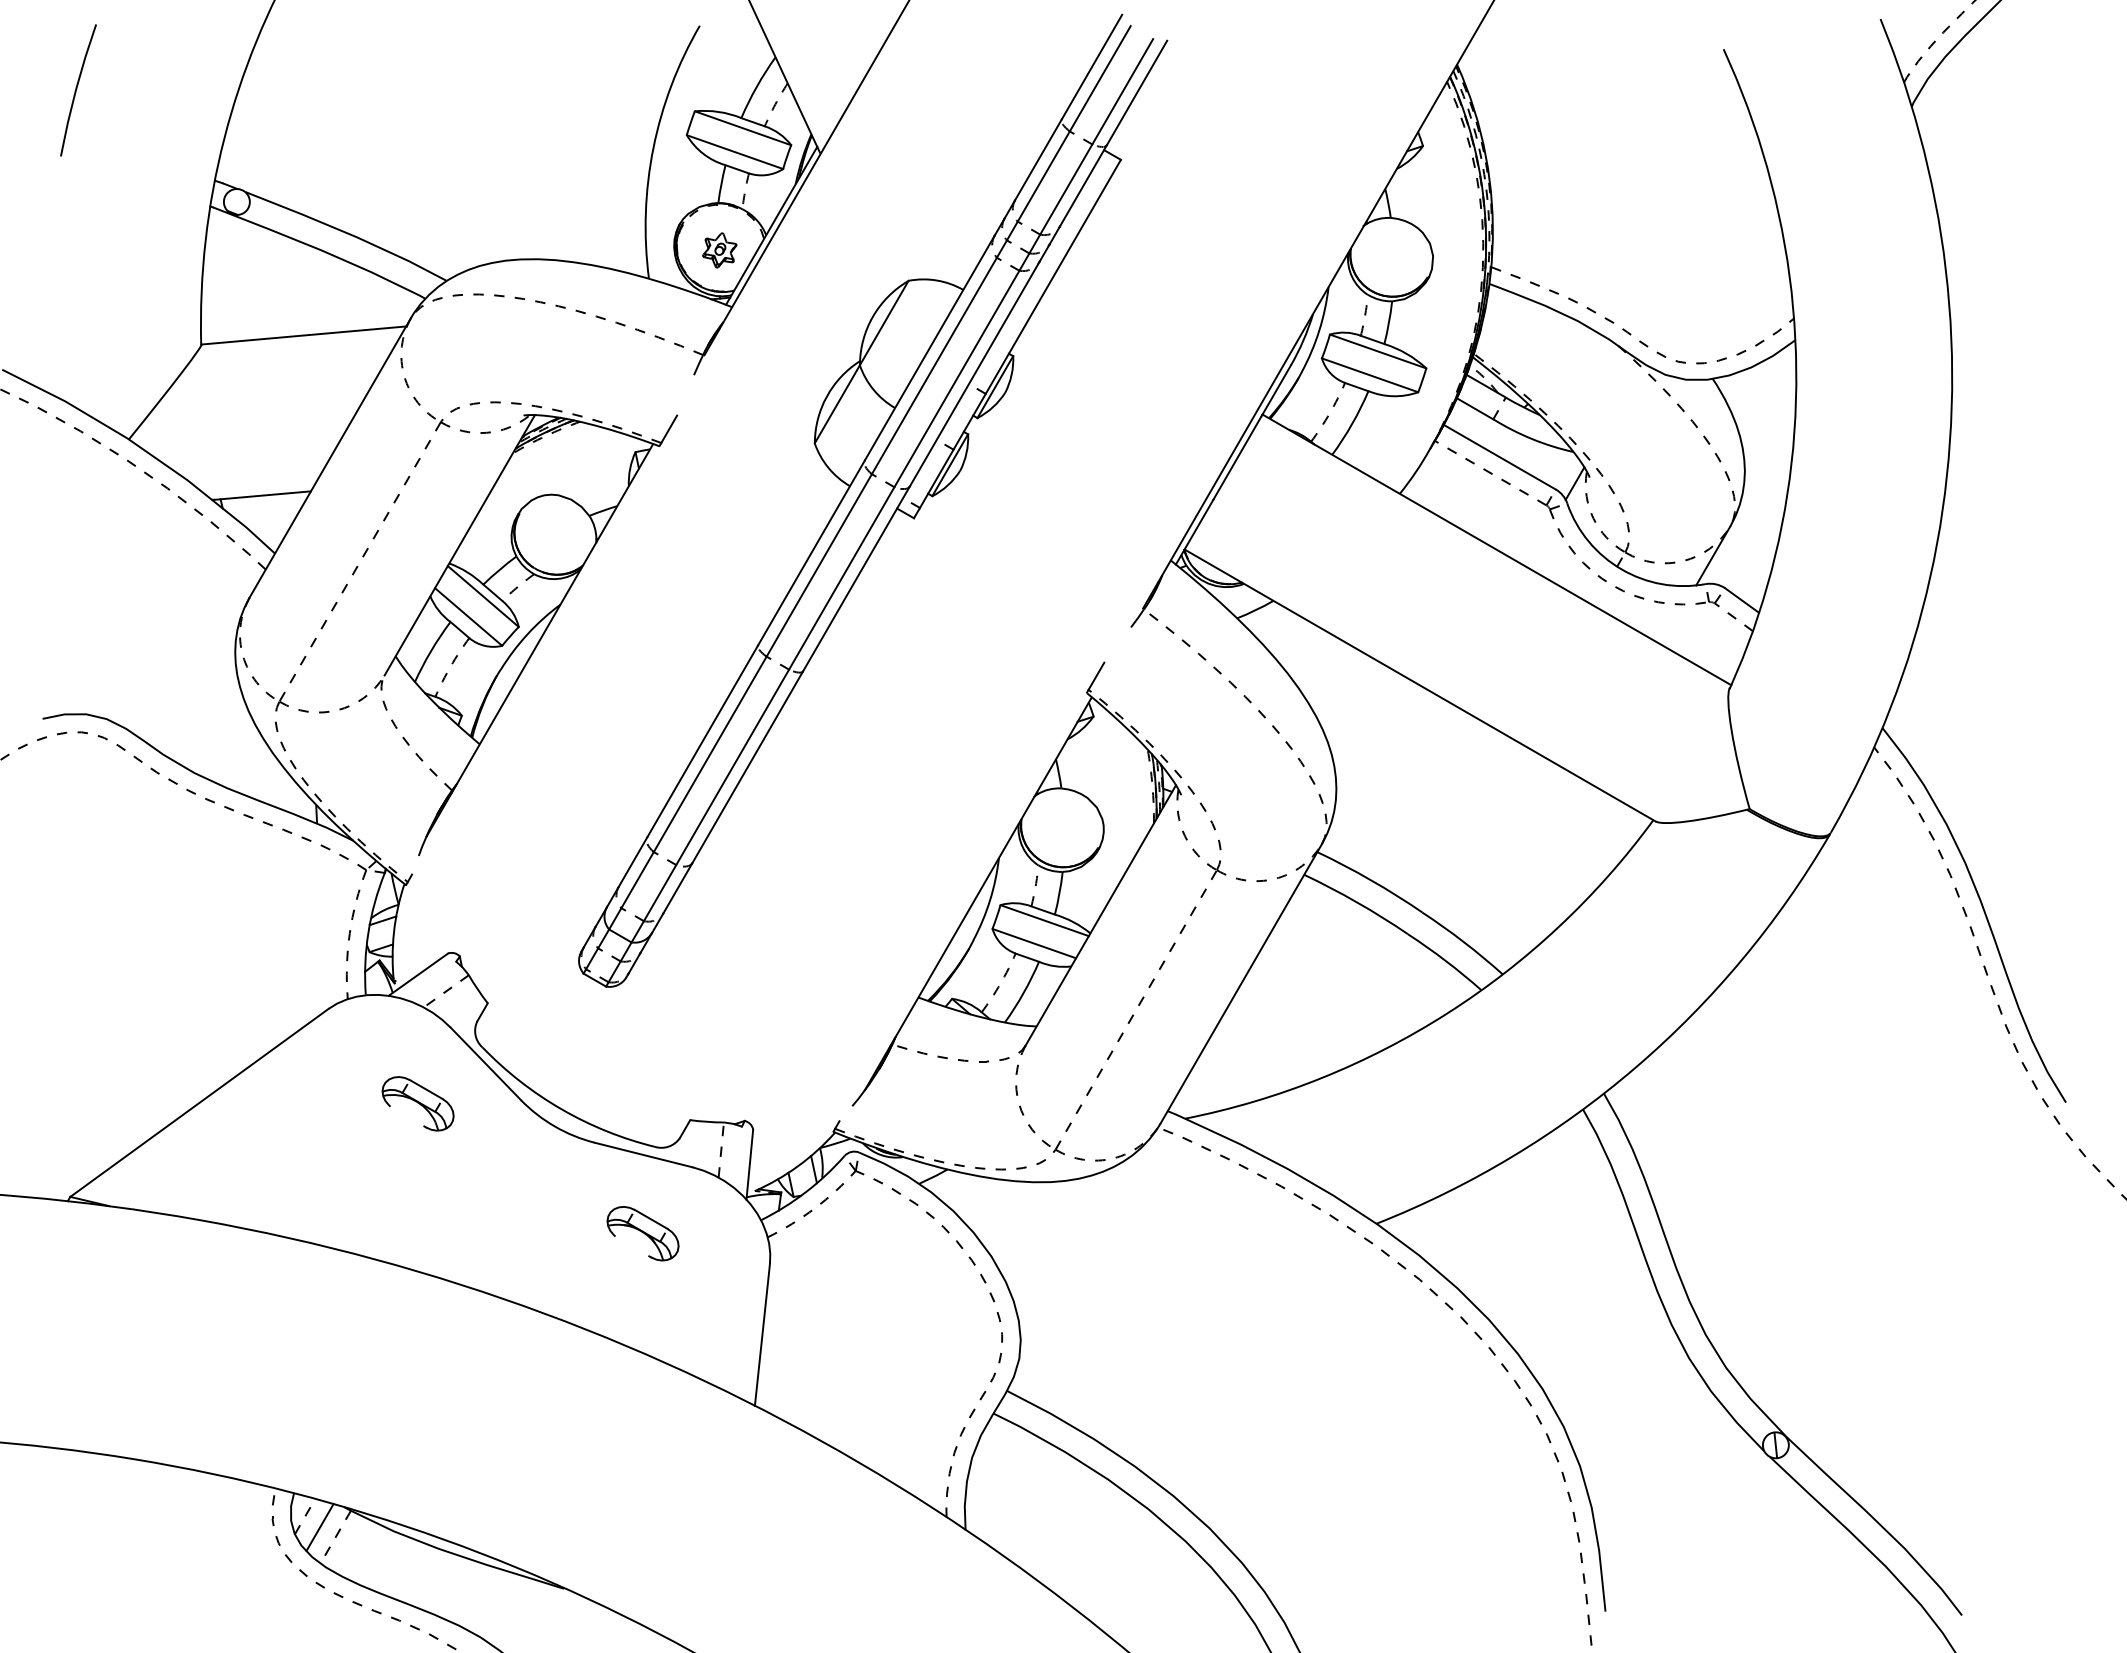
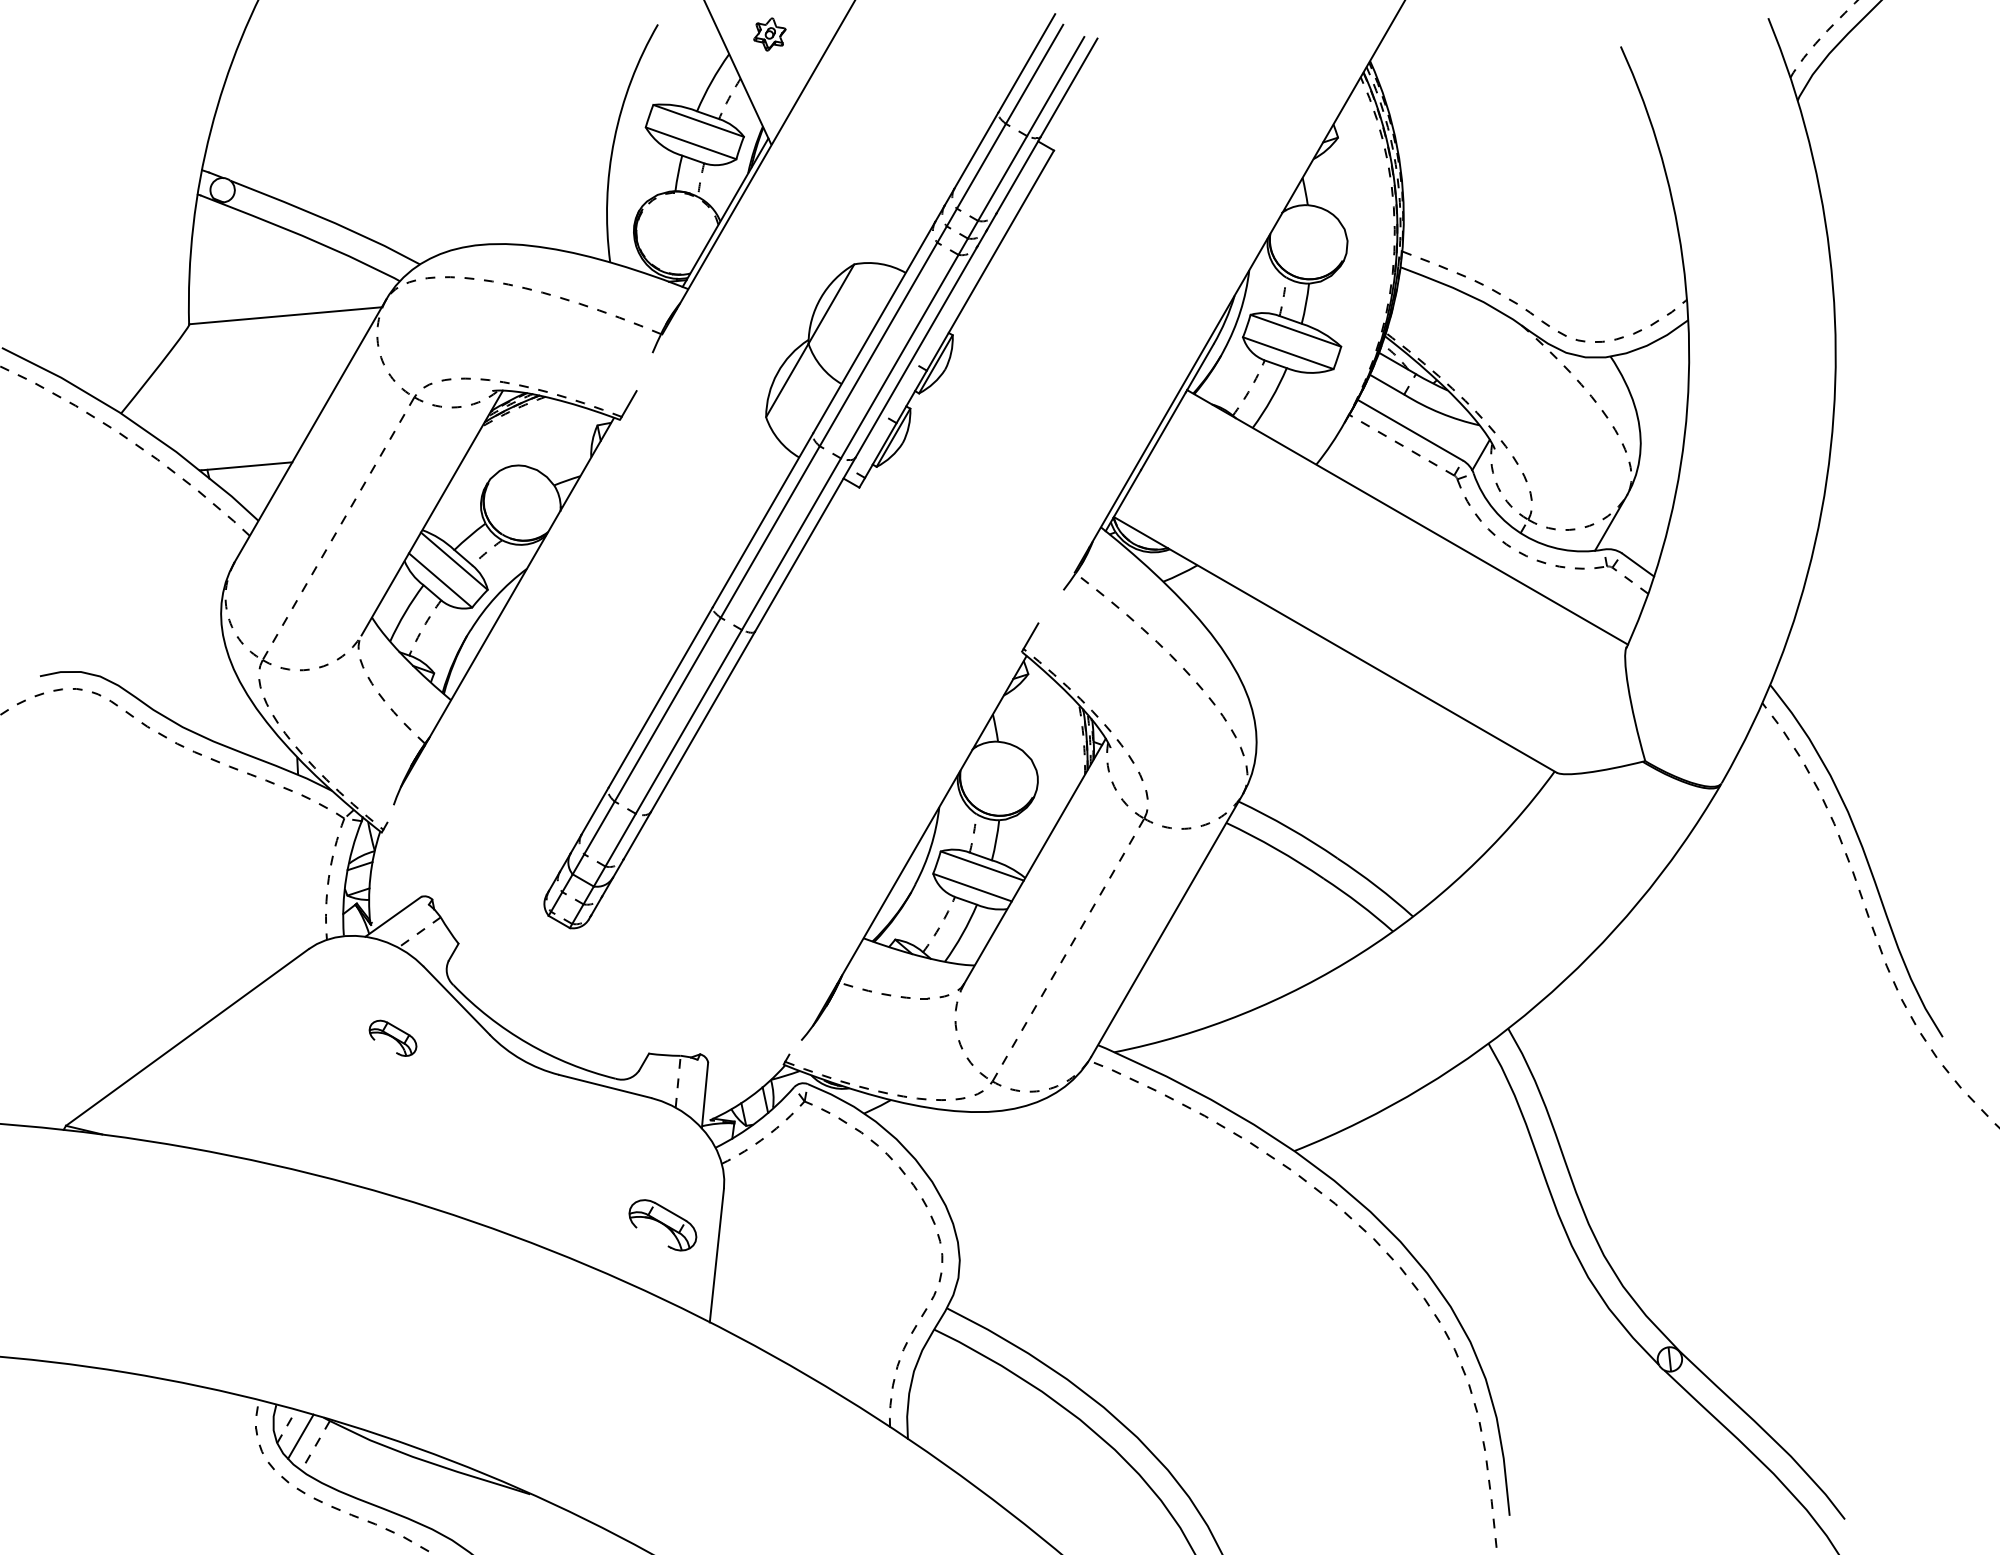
line: (77, 89) -> (72, 84), removed
part: (719, 250) -> (769, 34), moved
part: (417, 1103) -> (392, 1037), size x0.7
part: (642, 1233) -> (662, 1225), moved

